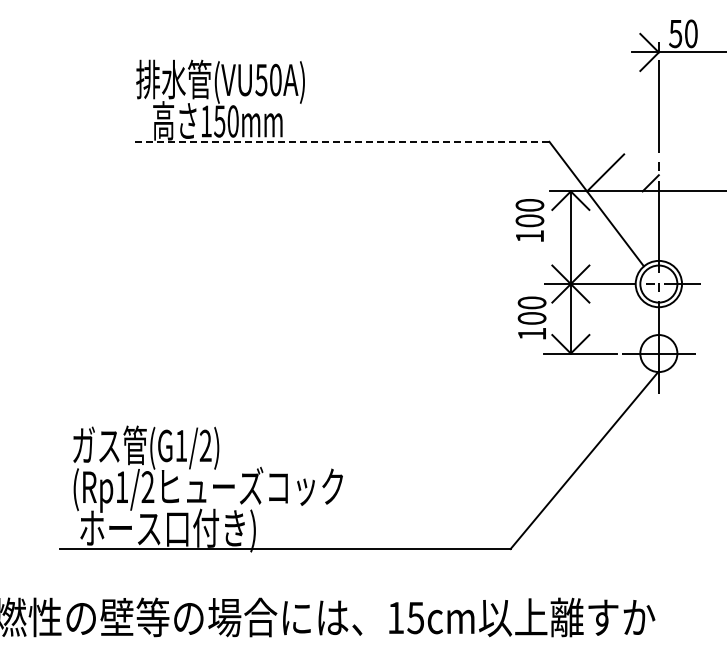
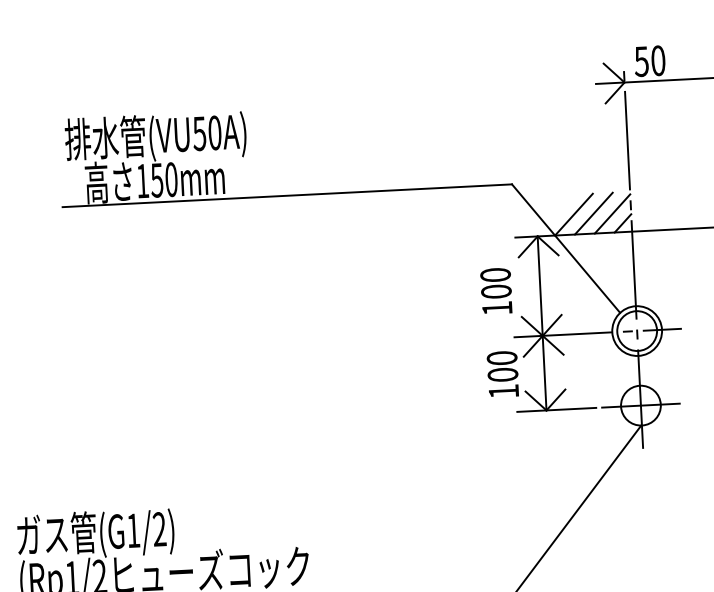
line: (339, 141) -> (286, 195), dashed -> solid
line: (623, 172) -> (593, 213), added
line: (641, 173) -> (612, 213), added
text: (529, 220) -> (495, 291), moved

